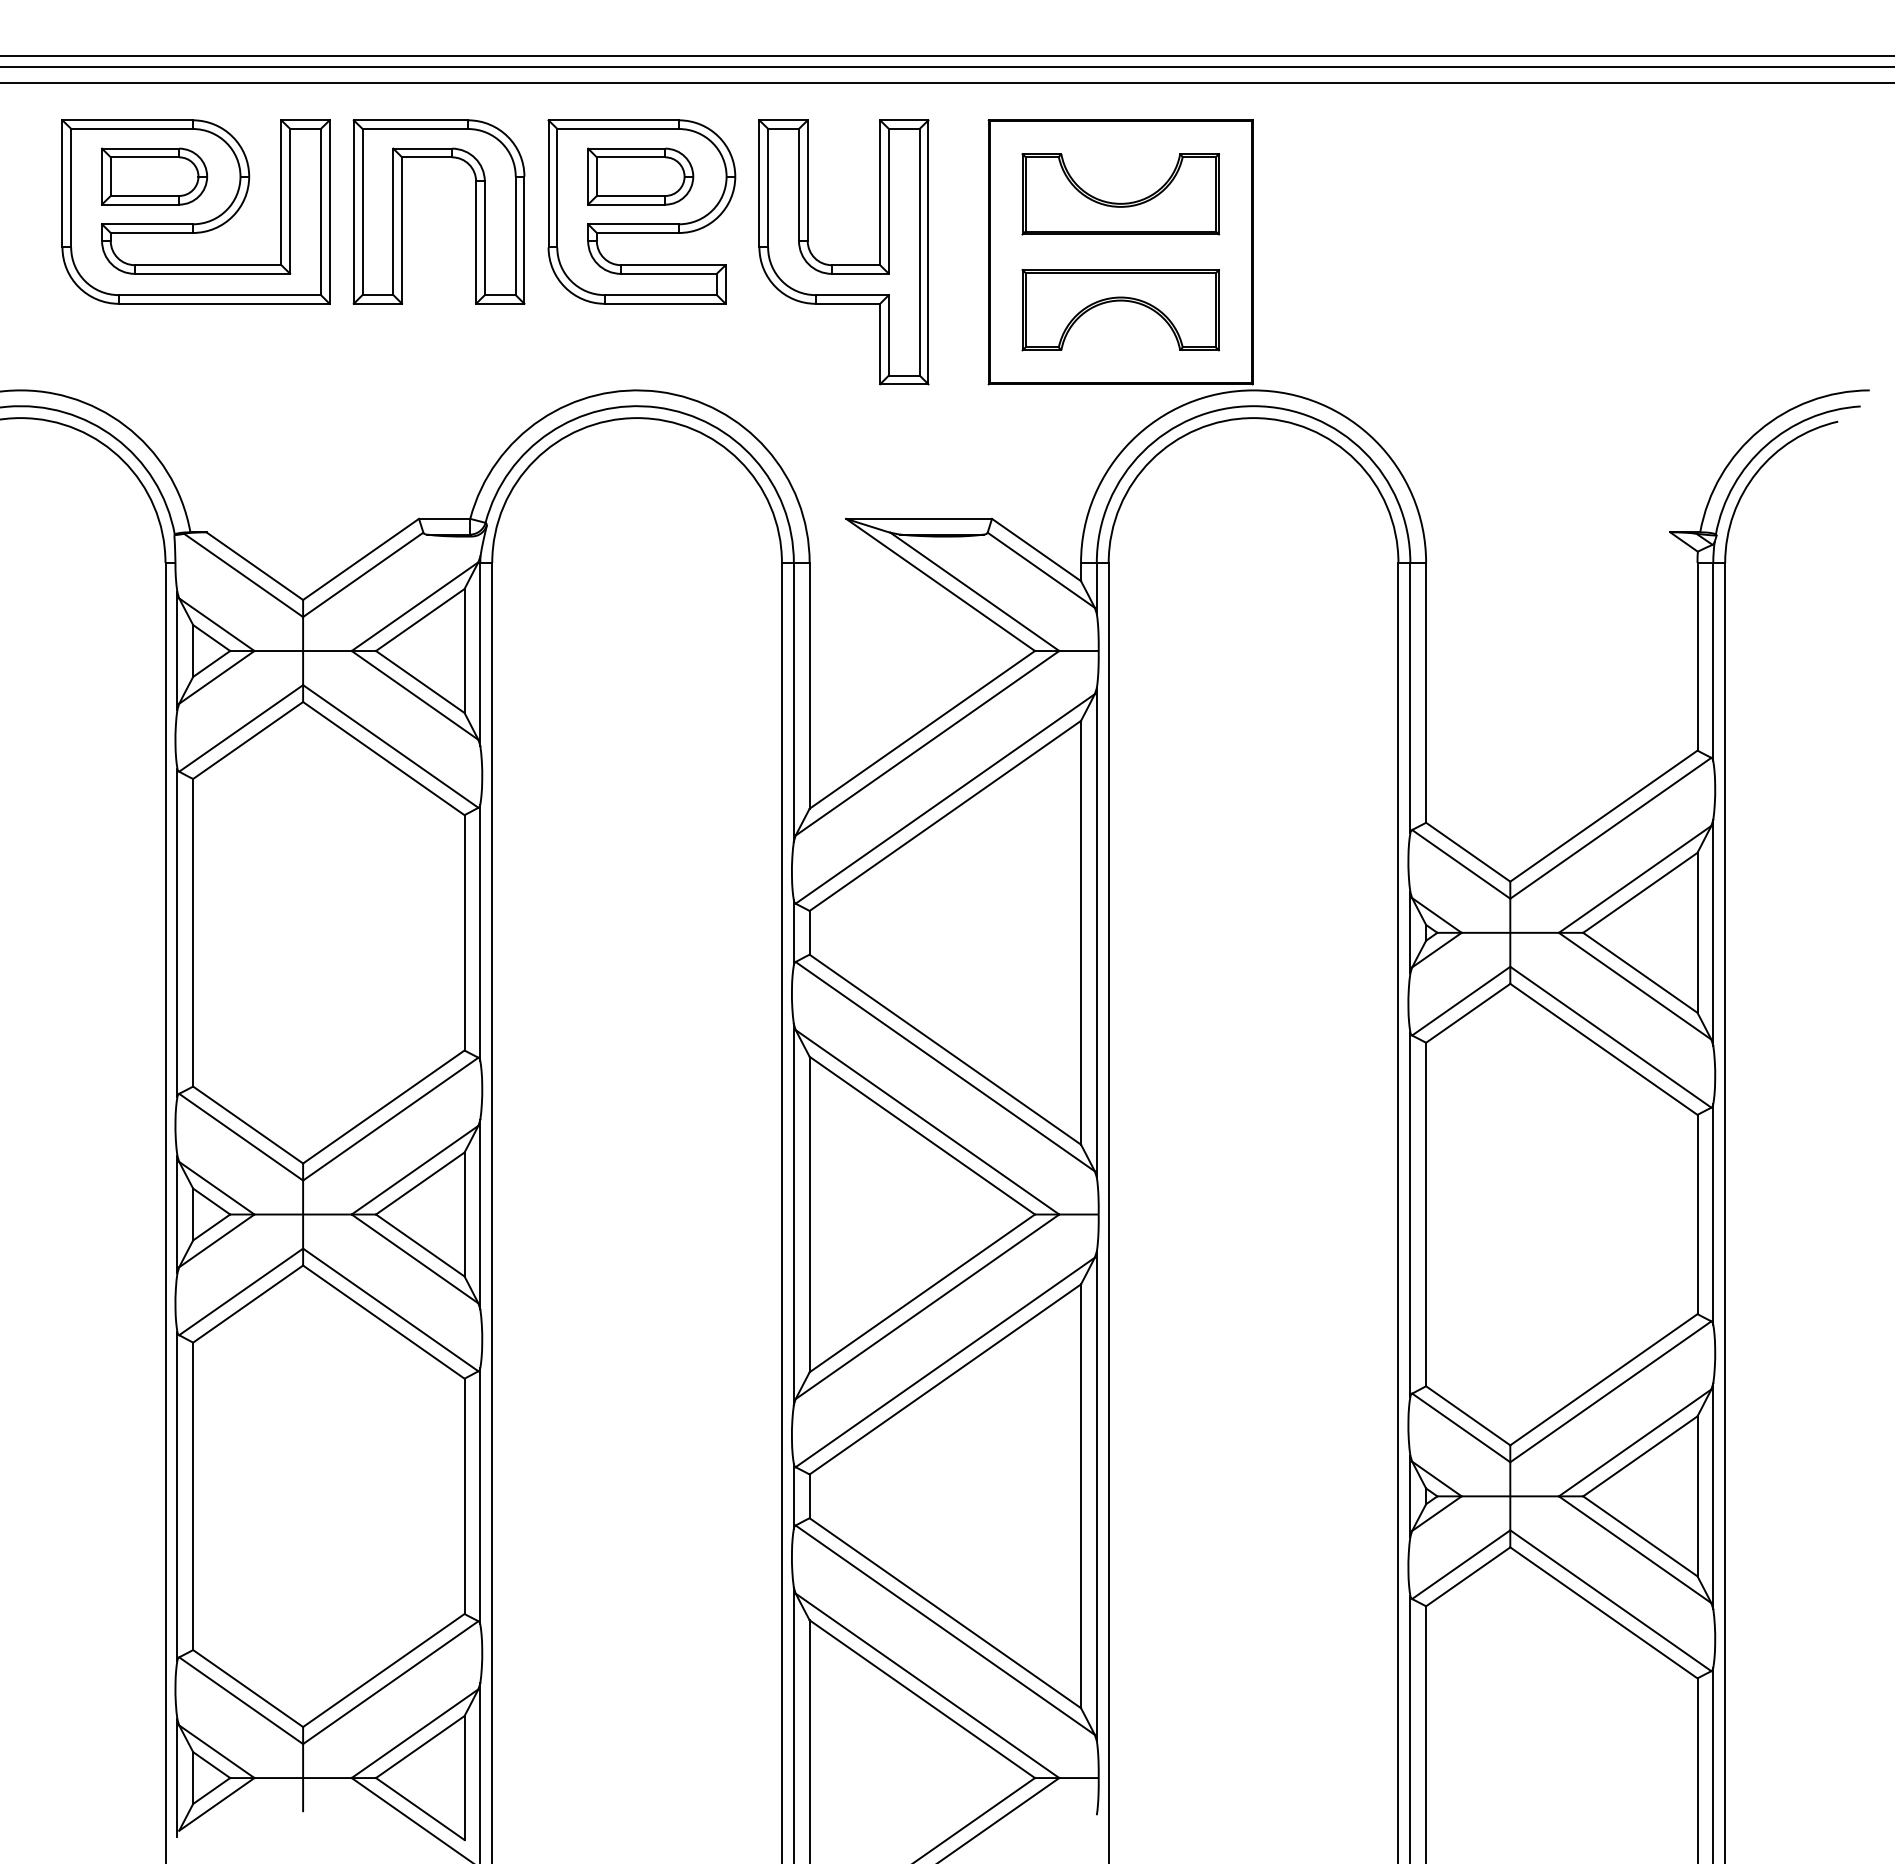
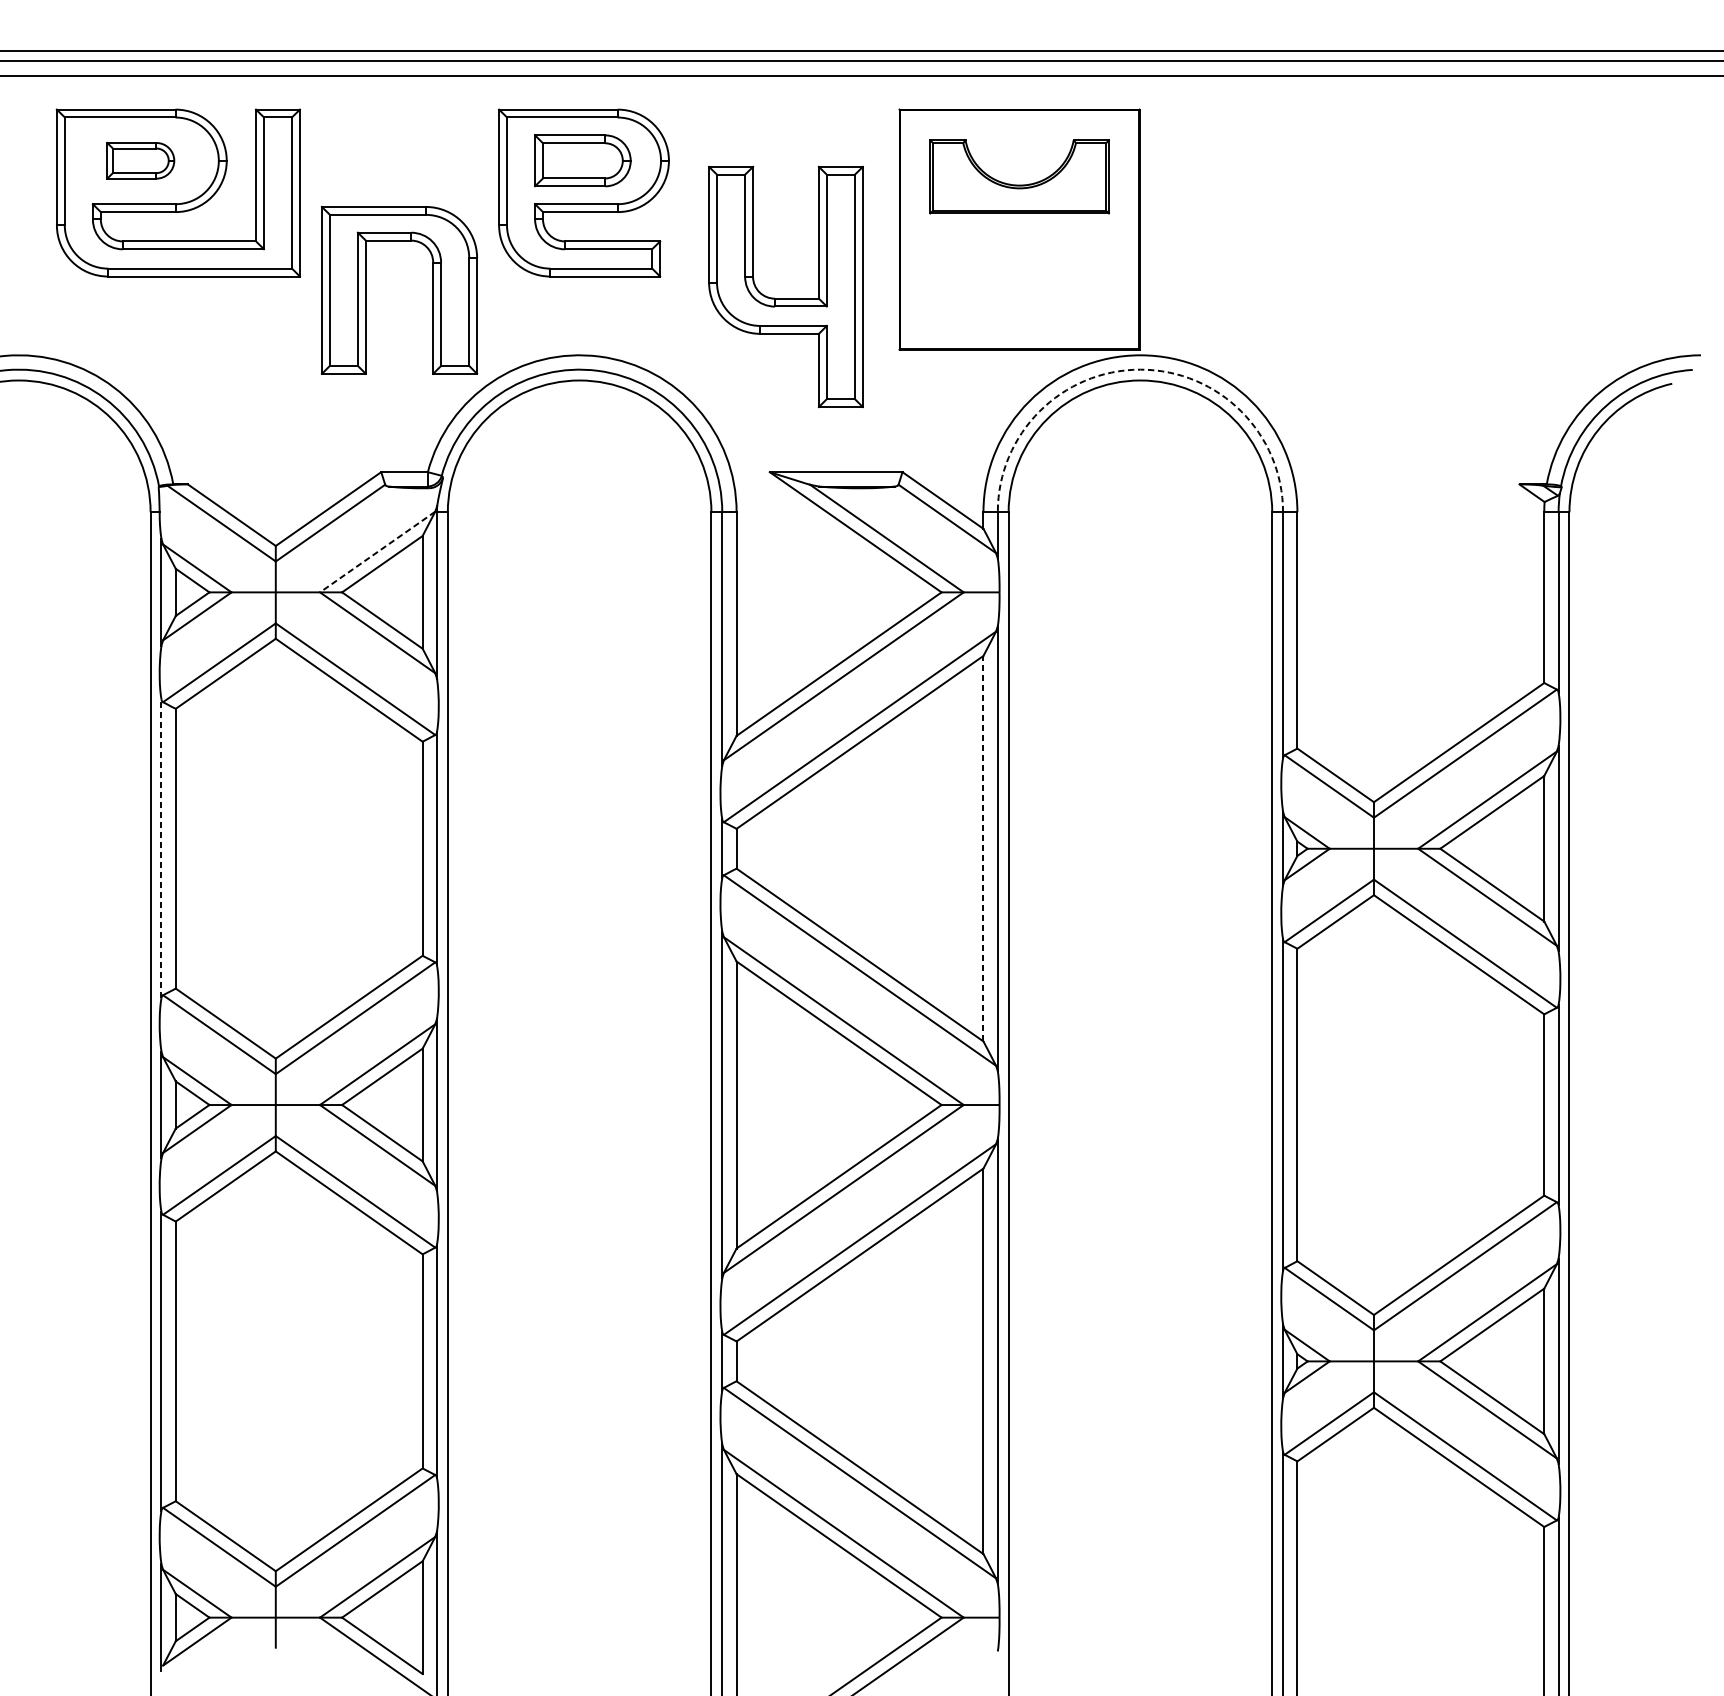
part: (154, 176) -> (140, 160), size x0.7
part: (402, 211) -> (366, 289), moved
part: (843, 264) -> (785, 298), moved
part: (1120, 301) -> (1019, 274), removed
arc: (1253, 406) -> (1140, 369), solid -> dashed
line: (414, 606) -> (377, 551), solid -> dashed
line: (177, 932) -> (161, 848), solid -> dashed
line: (1081, 932) -> (983, 848), solid -> dashed

